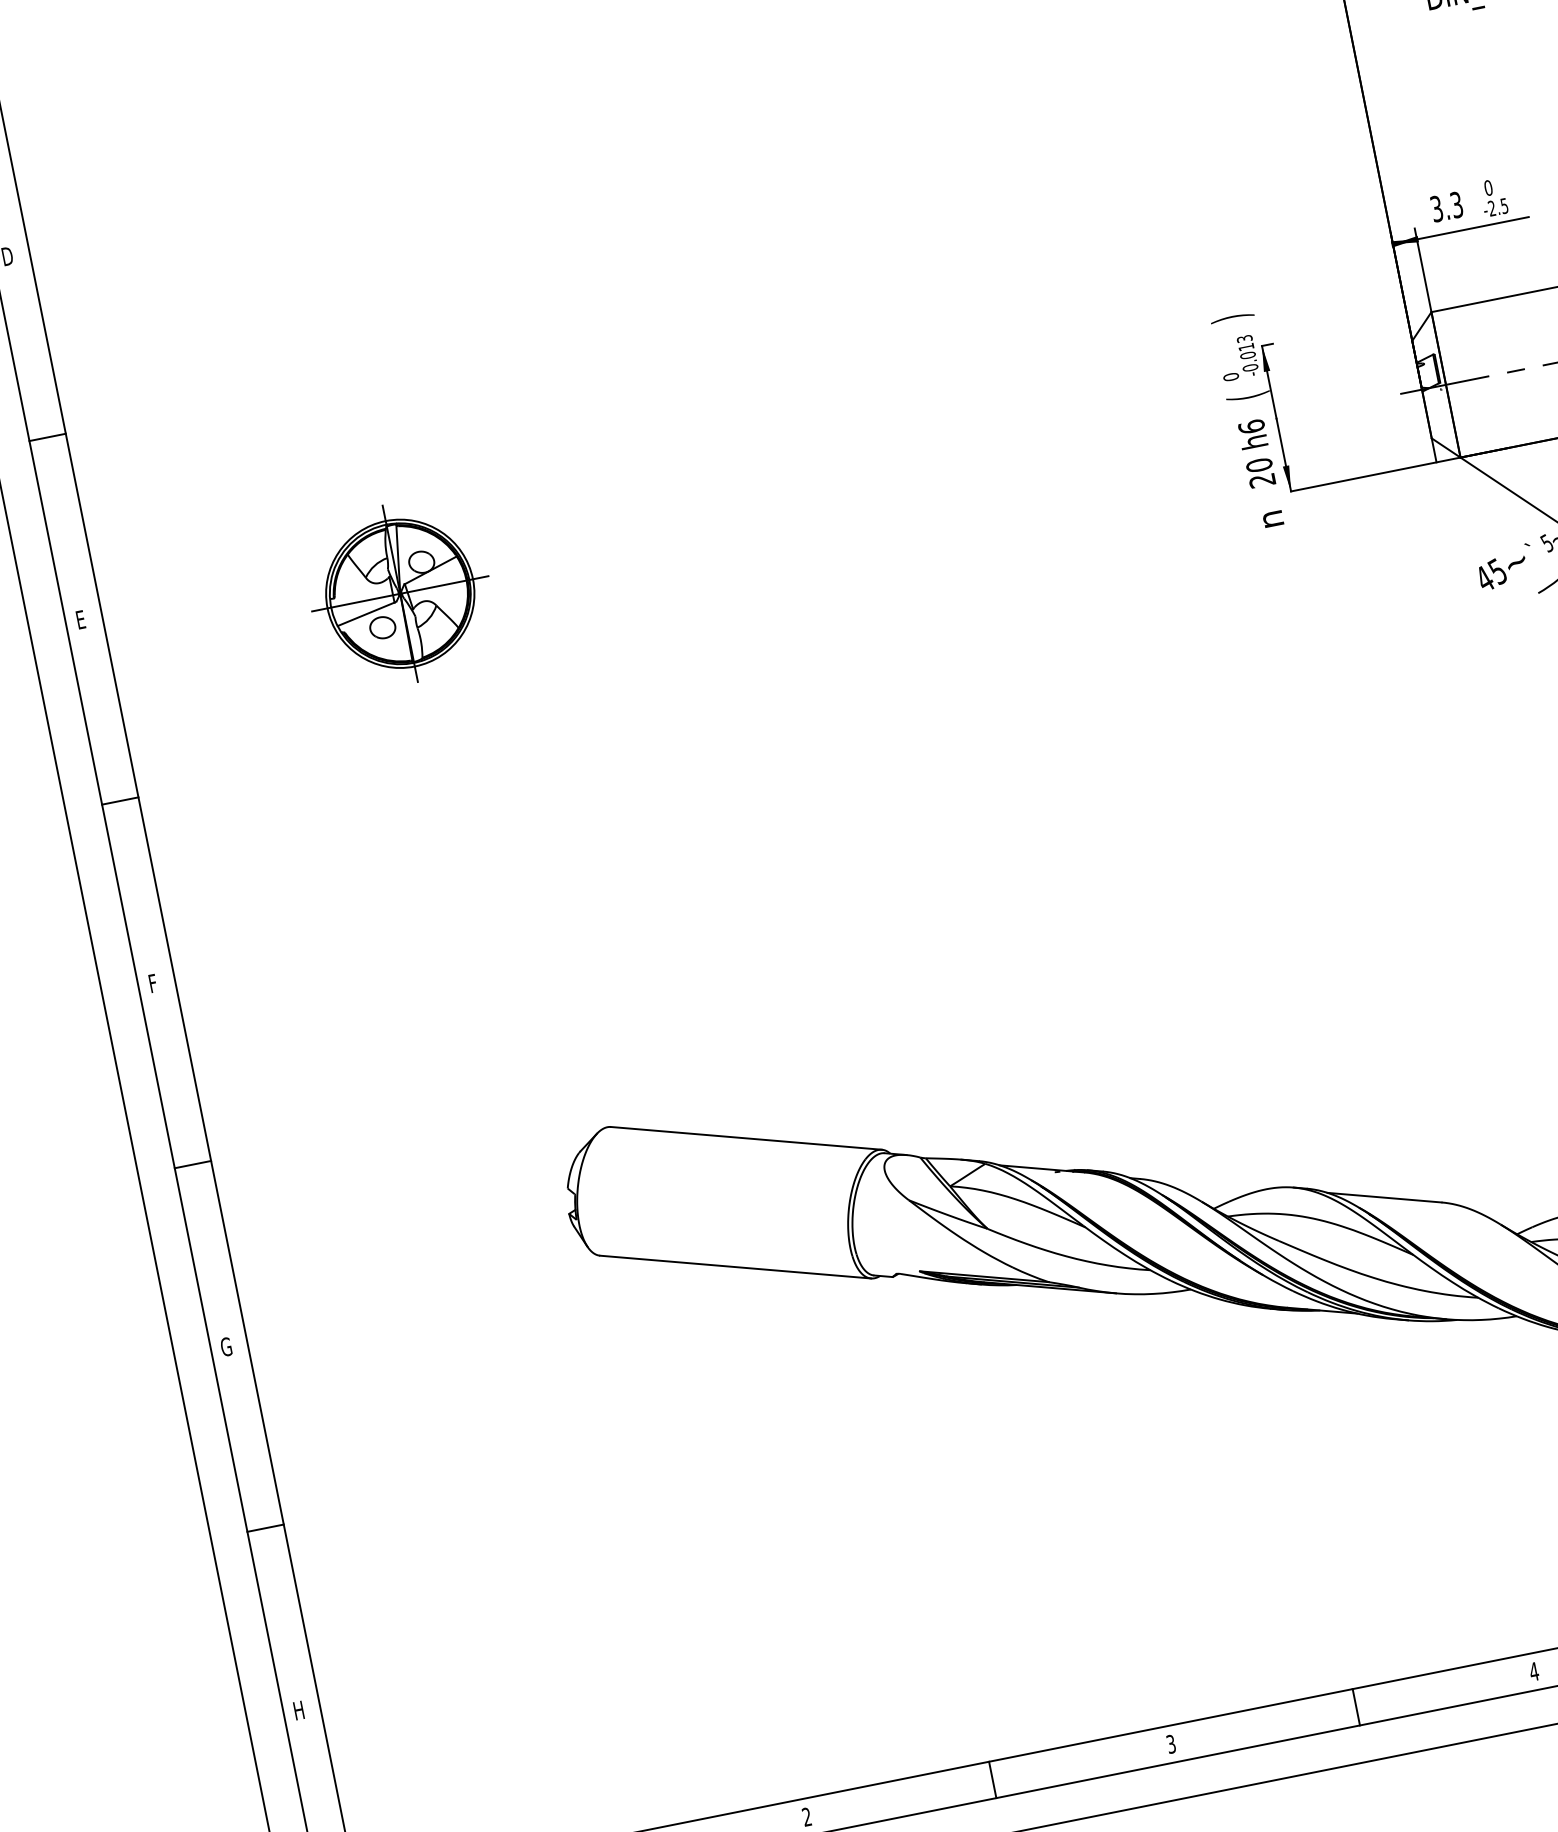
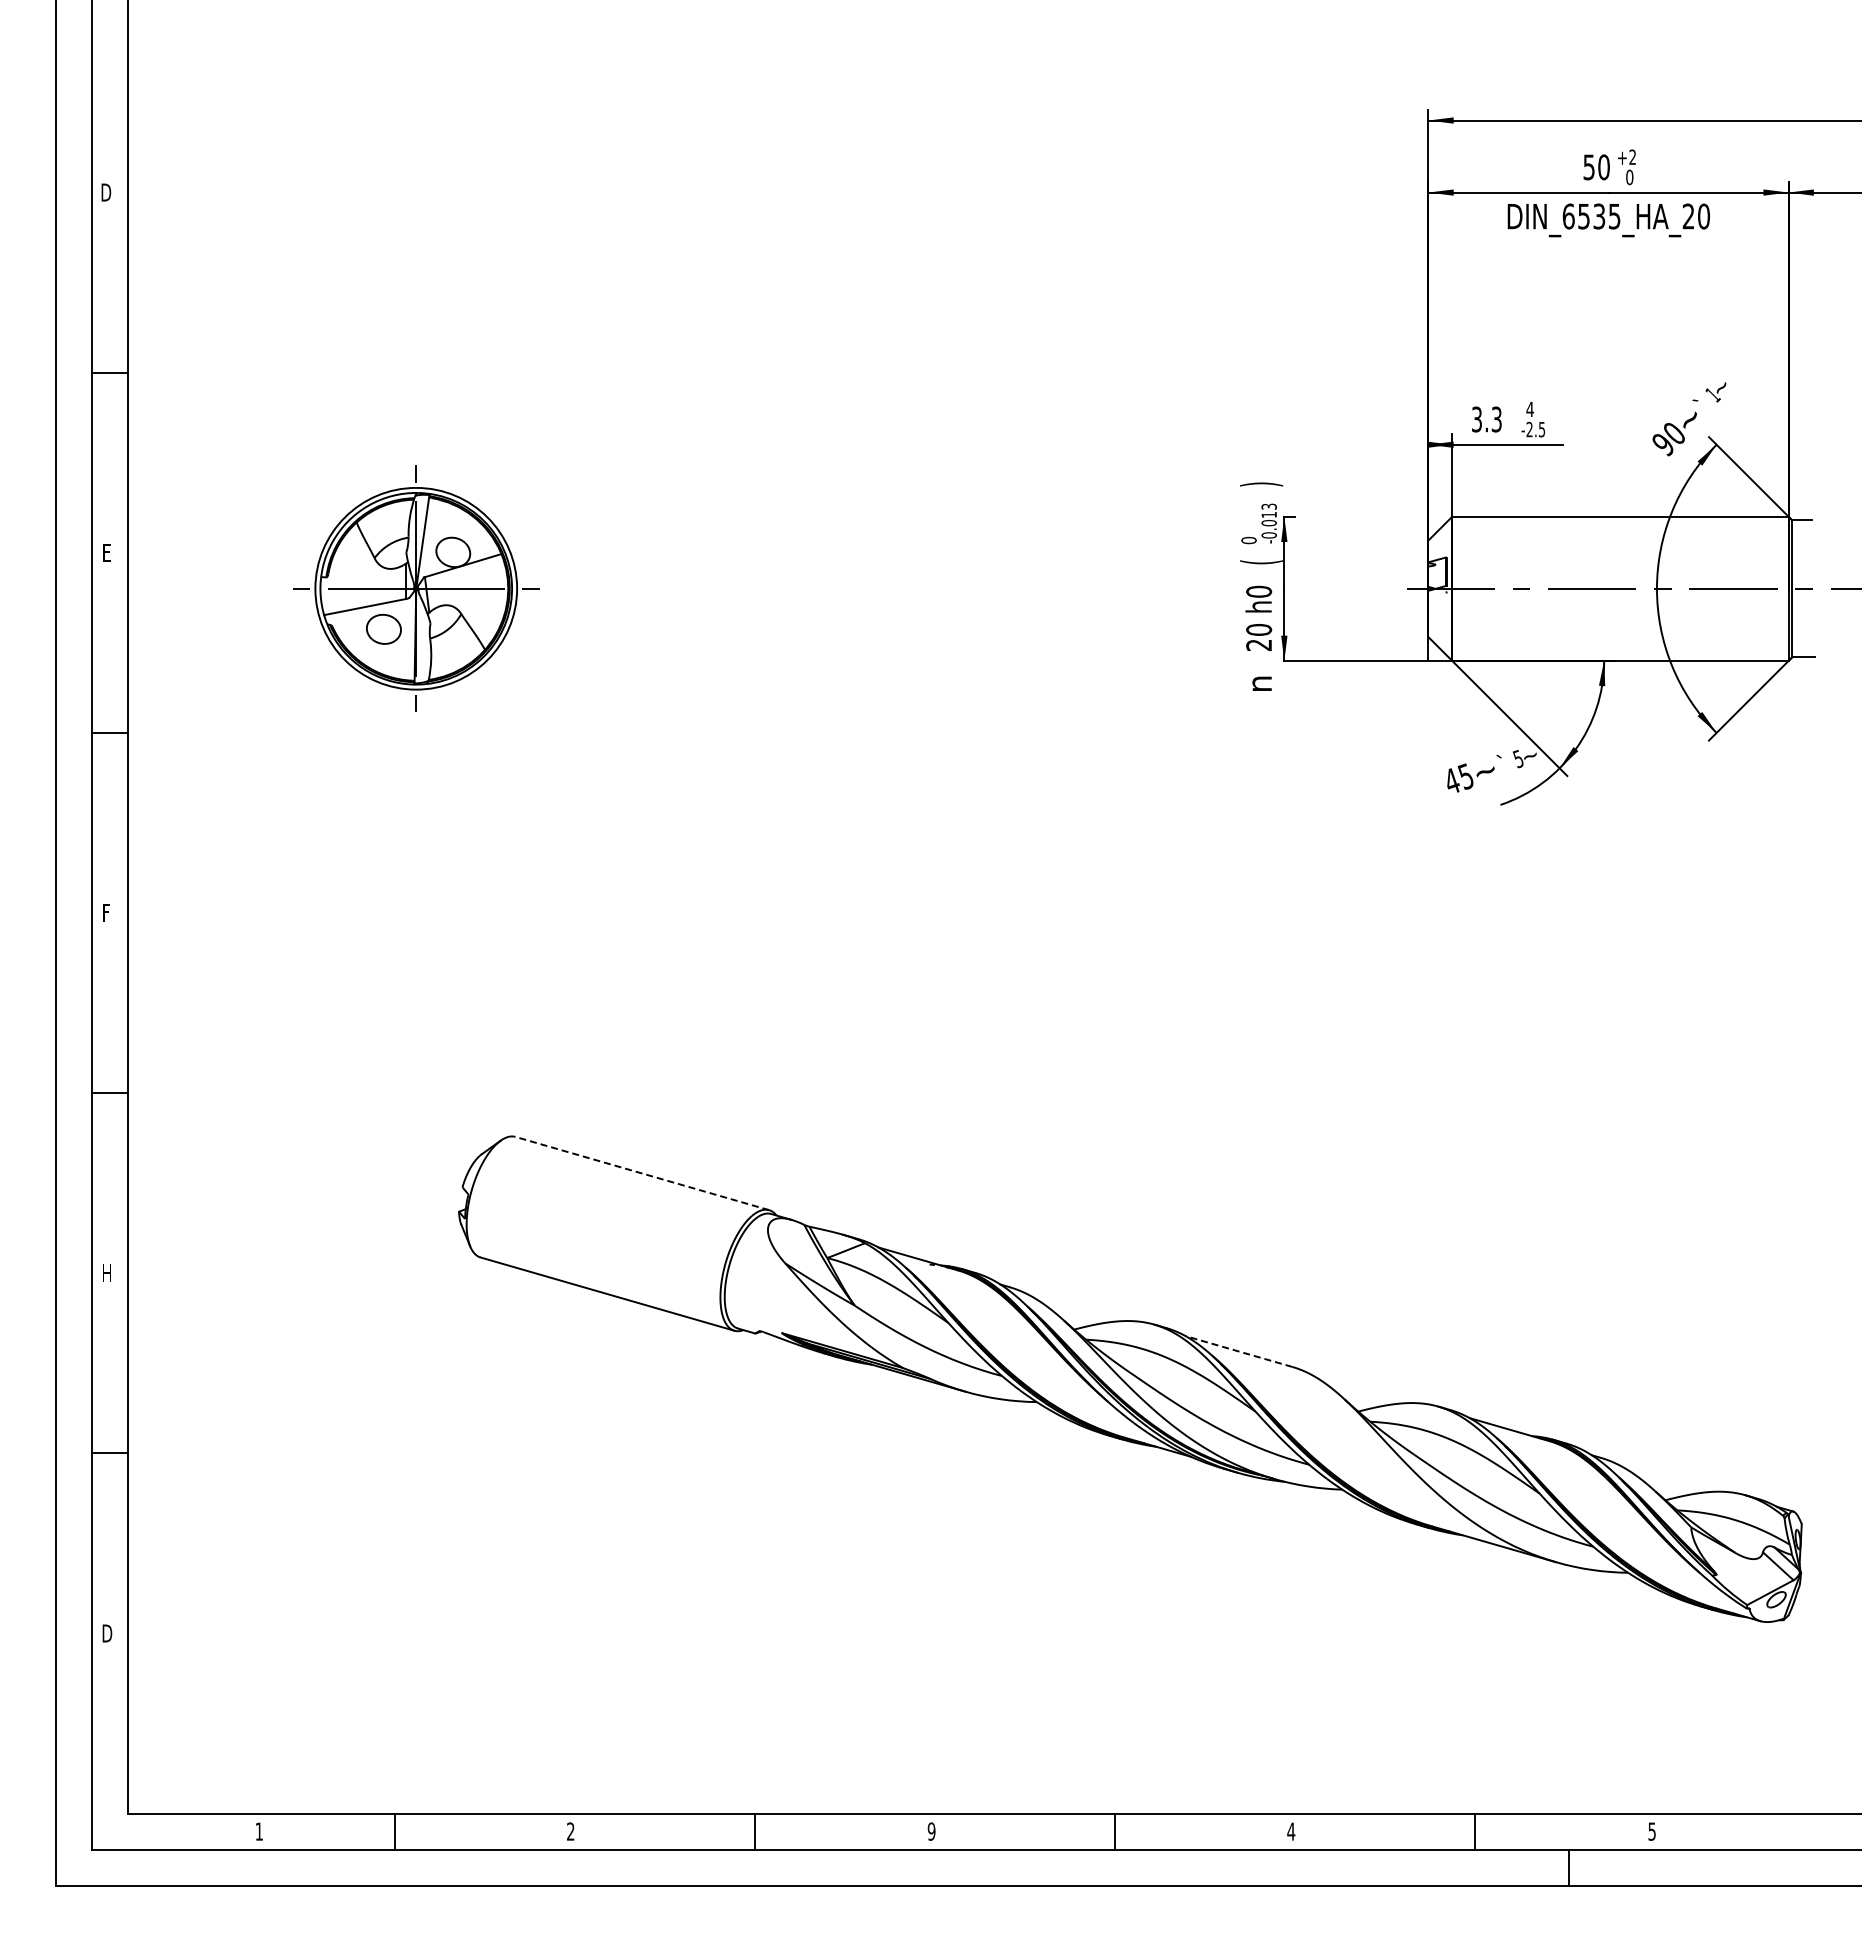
text: (1487, 188) -> (1529, 409), 0 -> 4
text: (1251, 426) -> (1258, 591), h6 -> h0
part: (399, 593) -> (415, 588), size x1.4
line: (745, 1138) -> (641, 1173), solid -> dashed
line: (1384, 1197) -> (1238, 1351), solid -> dashed
text: (225, 1347) -> (106, 1273), G -> H
text: (299, 1710) -> (107, 1633), H -> D
text: (1171, 1744) -> (931, 1831), 3 -> 9

